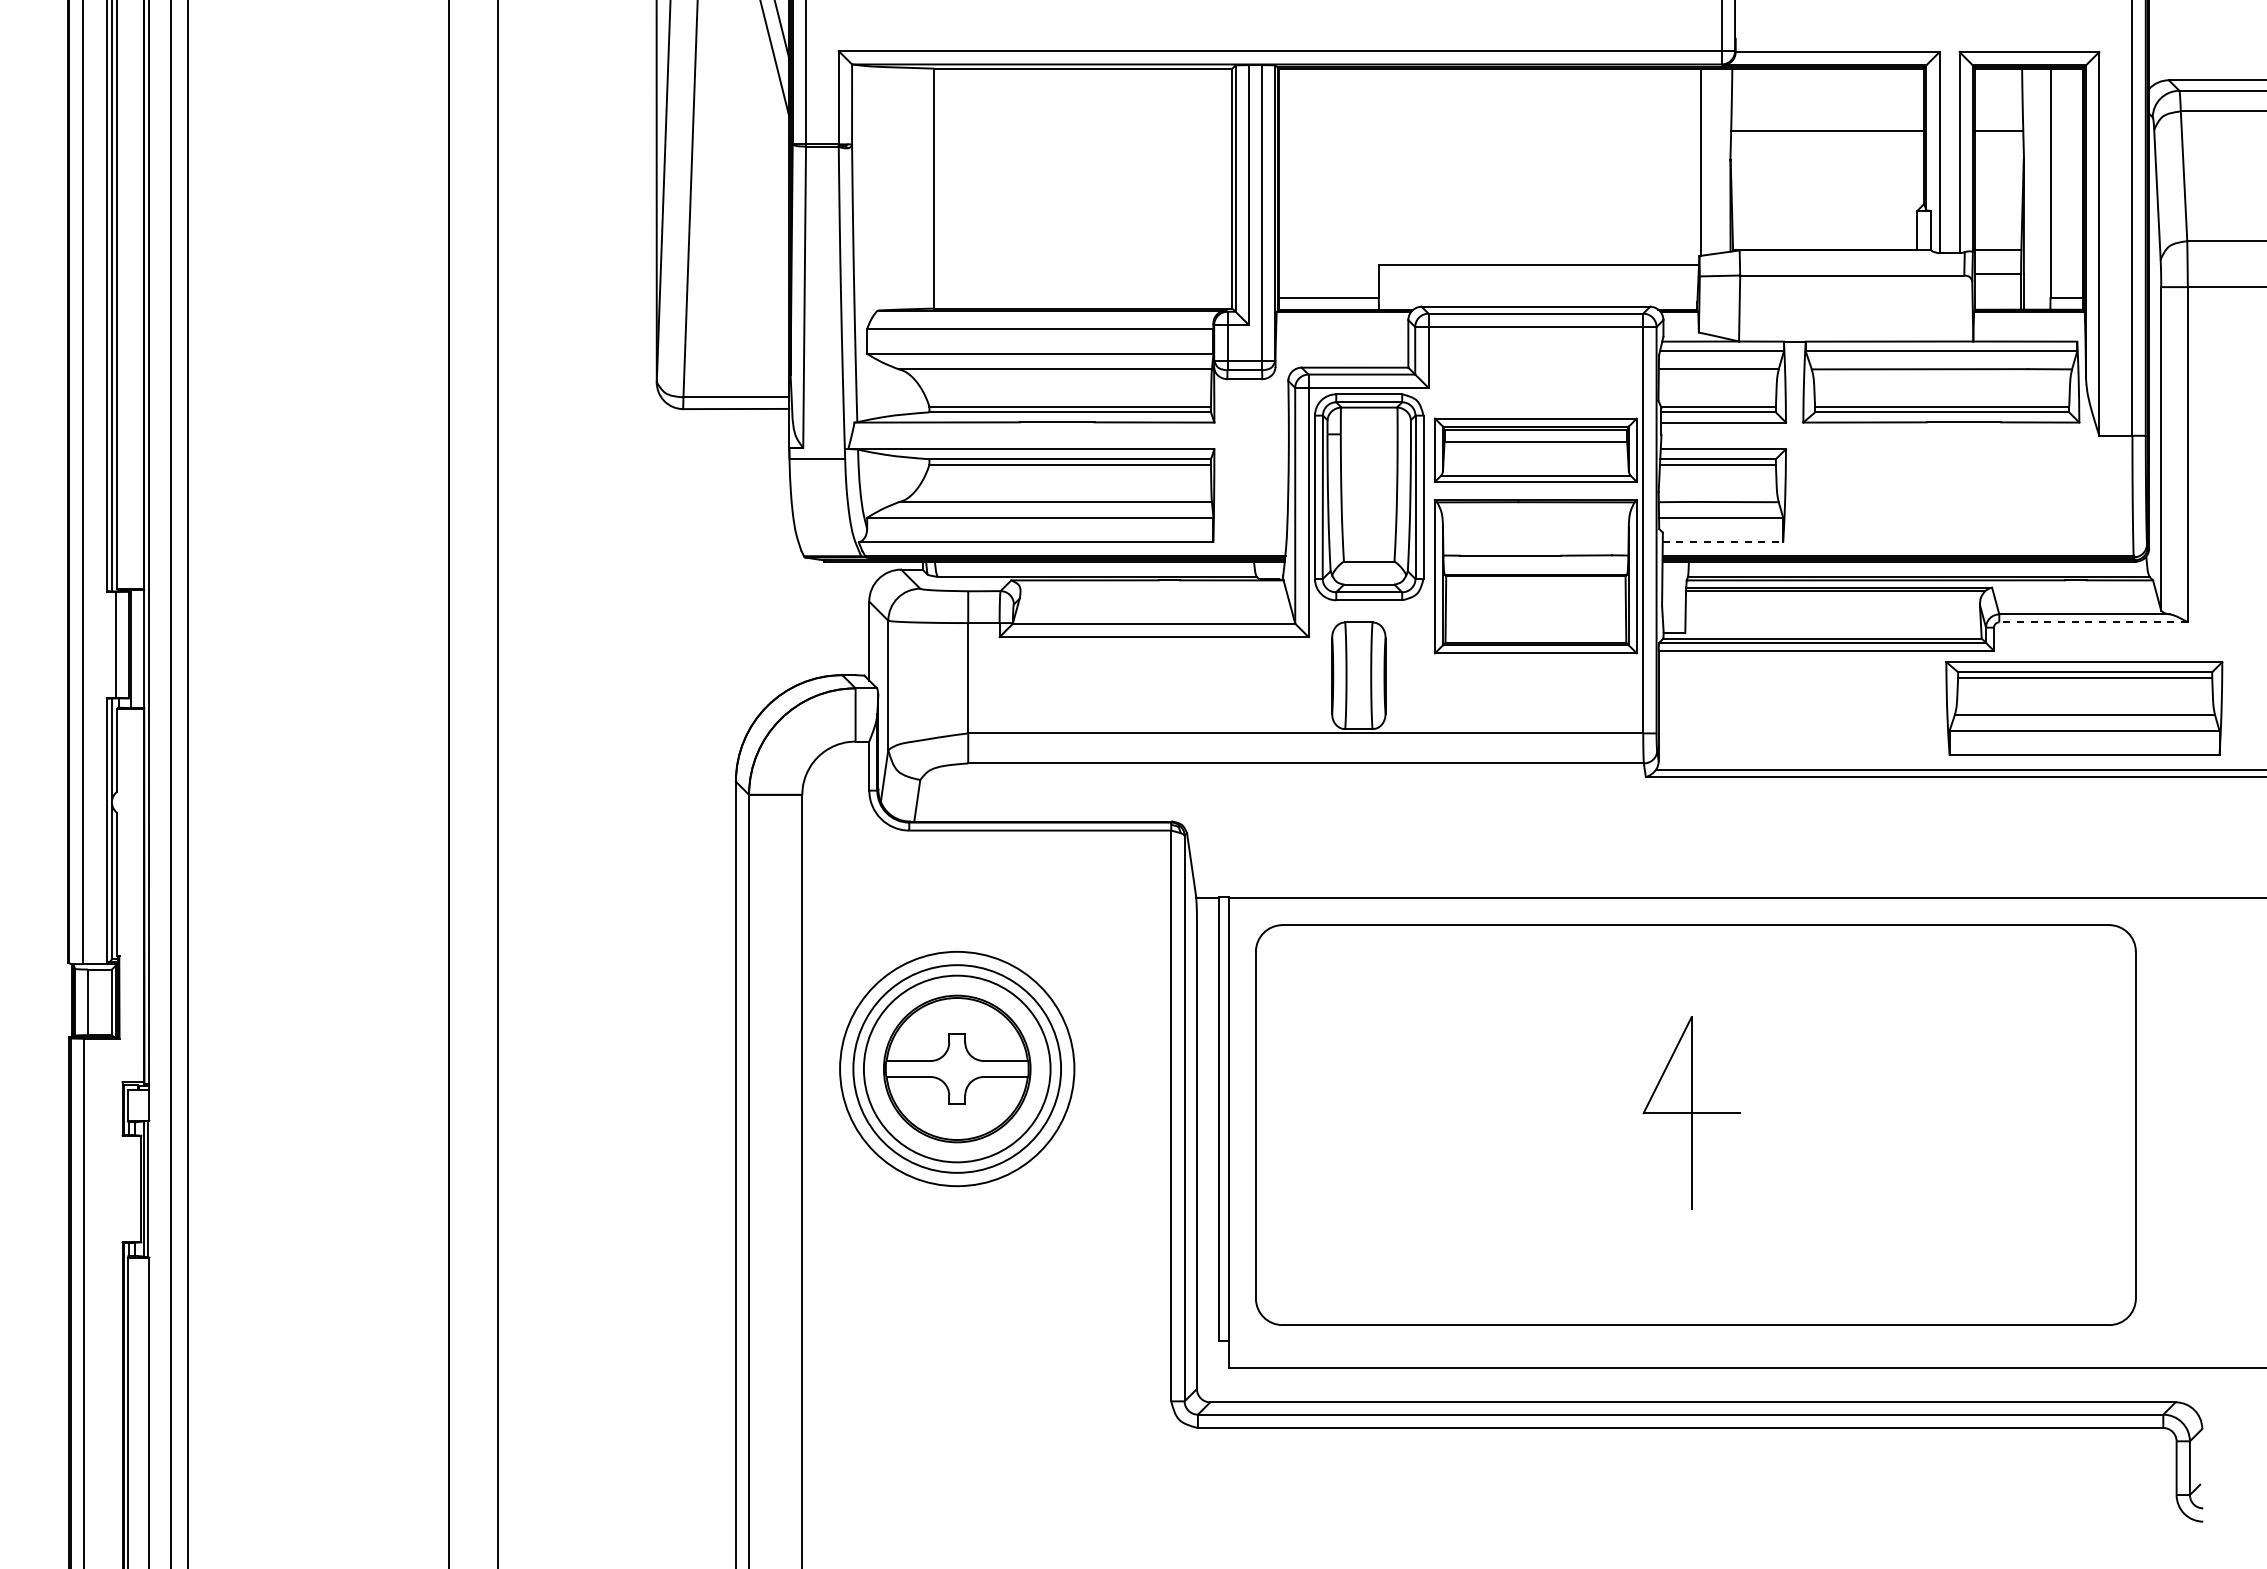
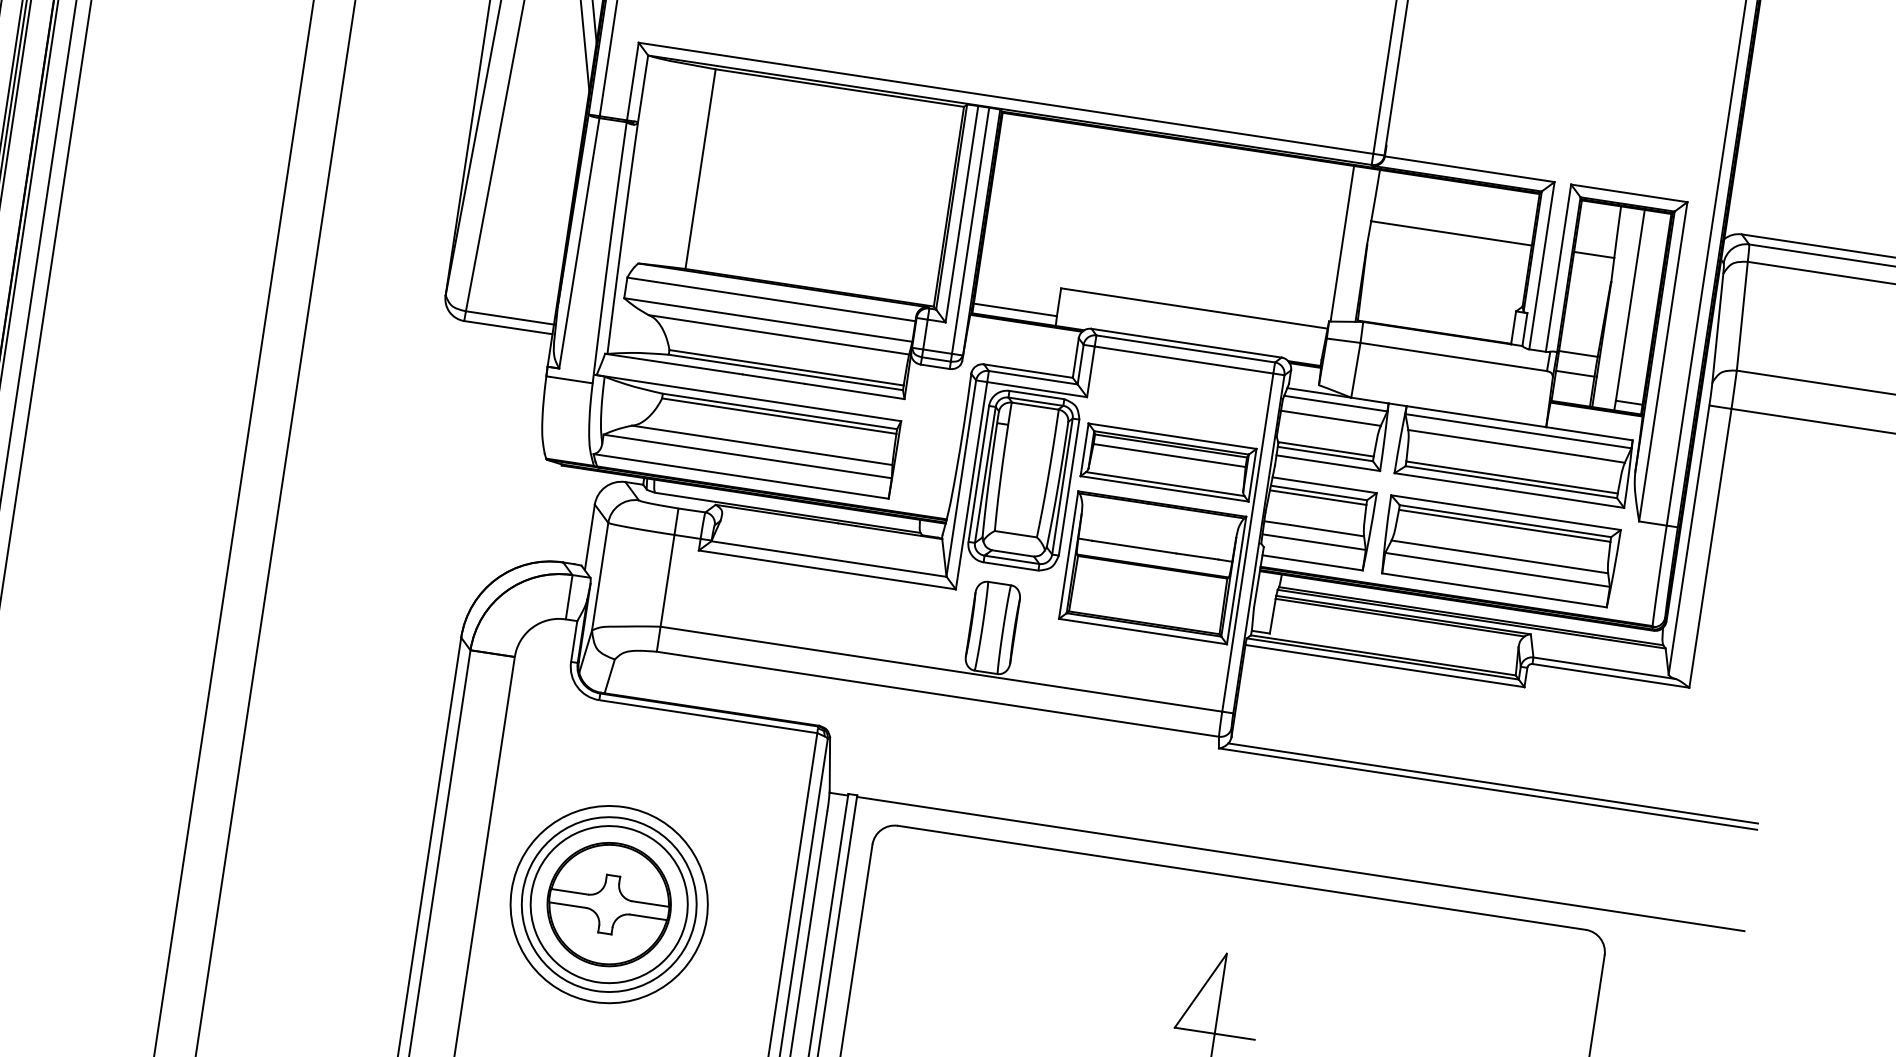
line: (1723, 542) -> (1313, 562), dashed -> solid
line: (2093, 622) -> (1610, 676), dashed -> solid
part: (2084, 708) -> (1500, 551), moved

